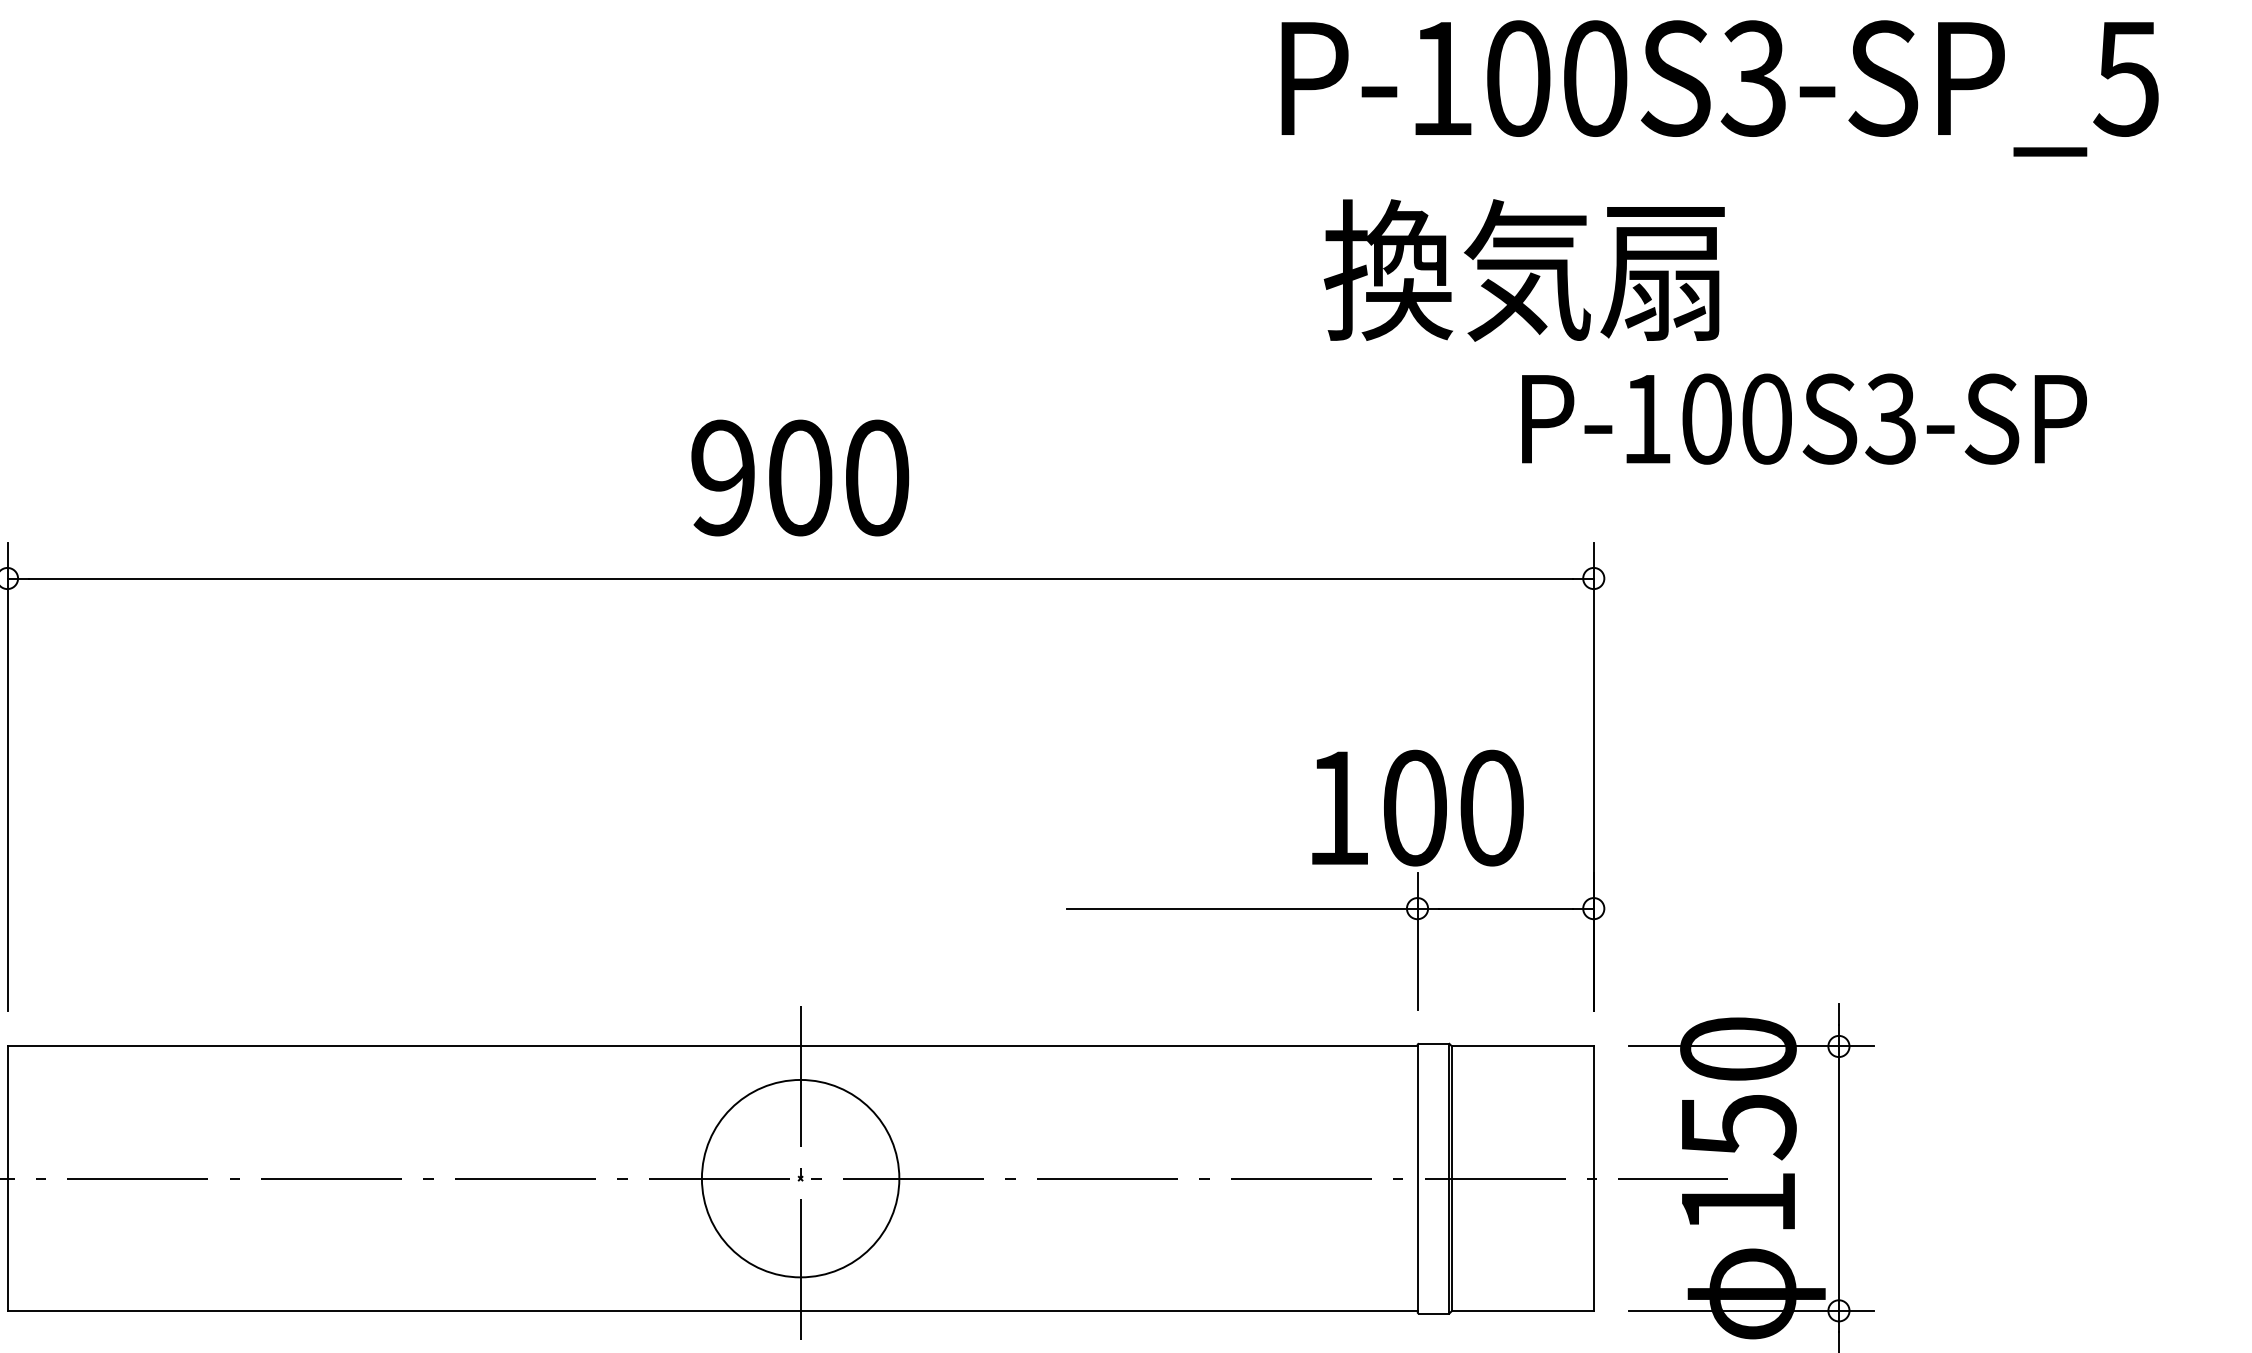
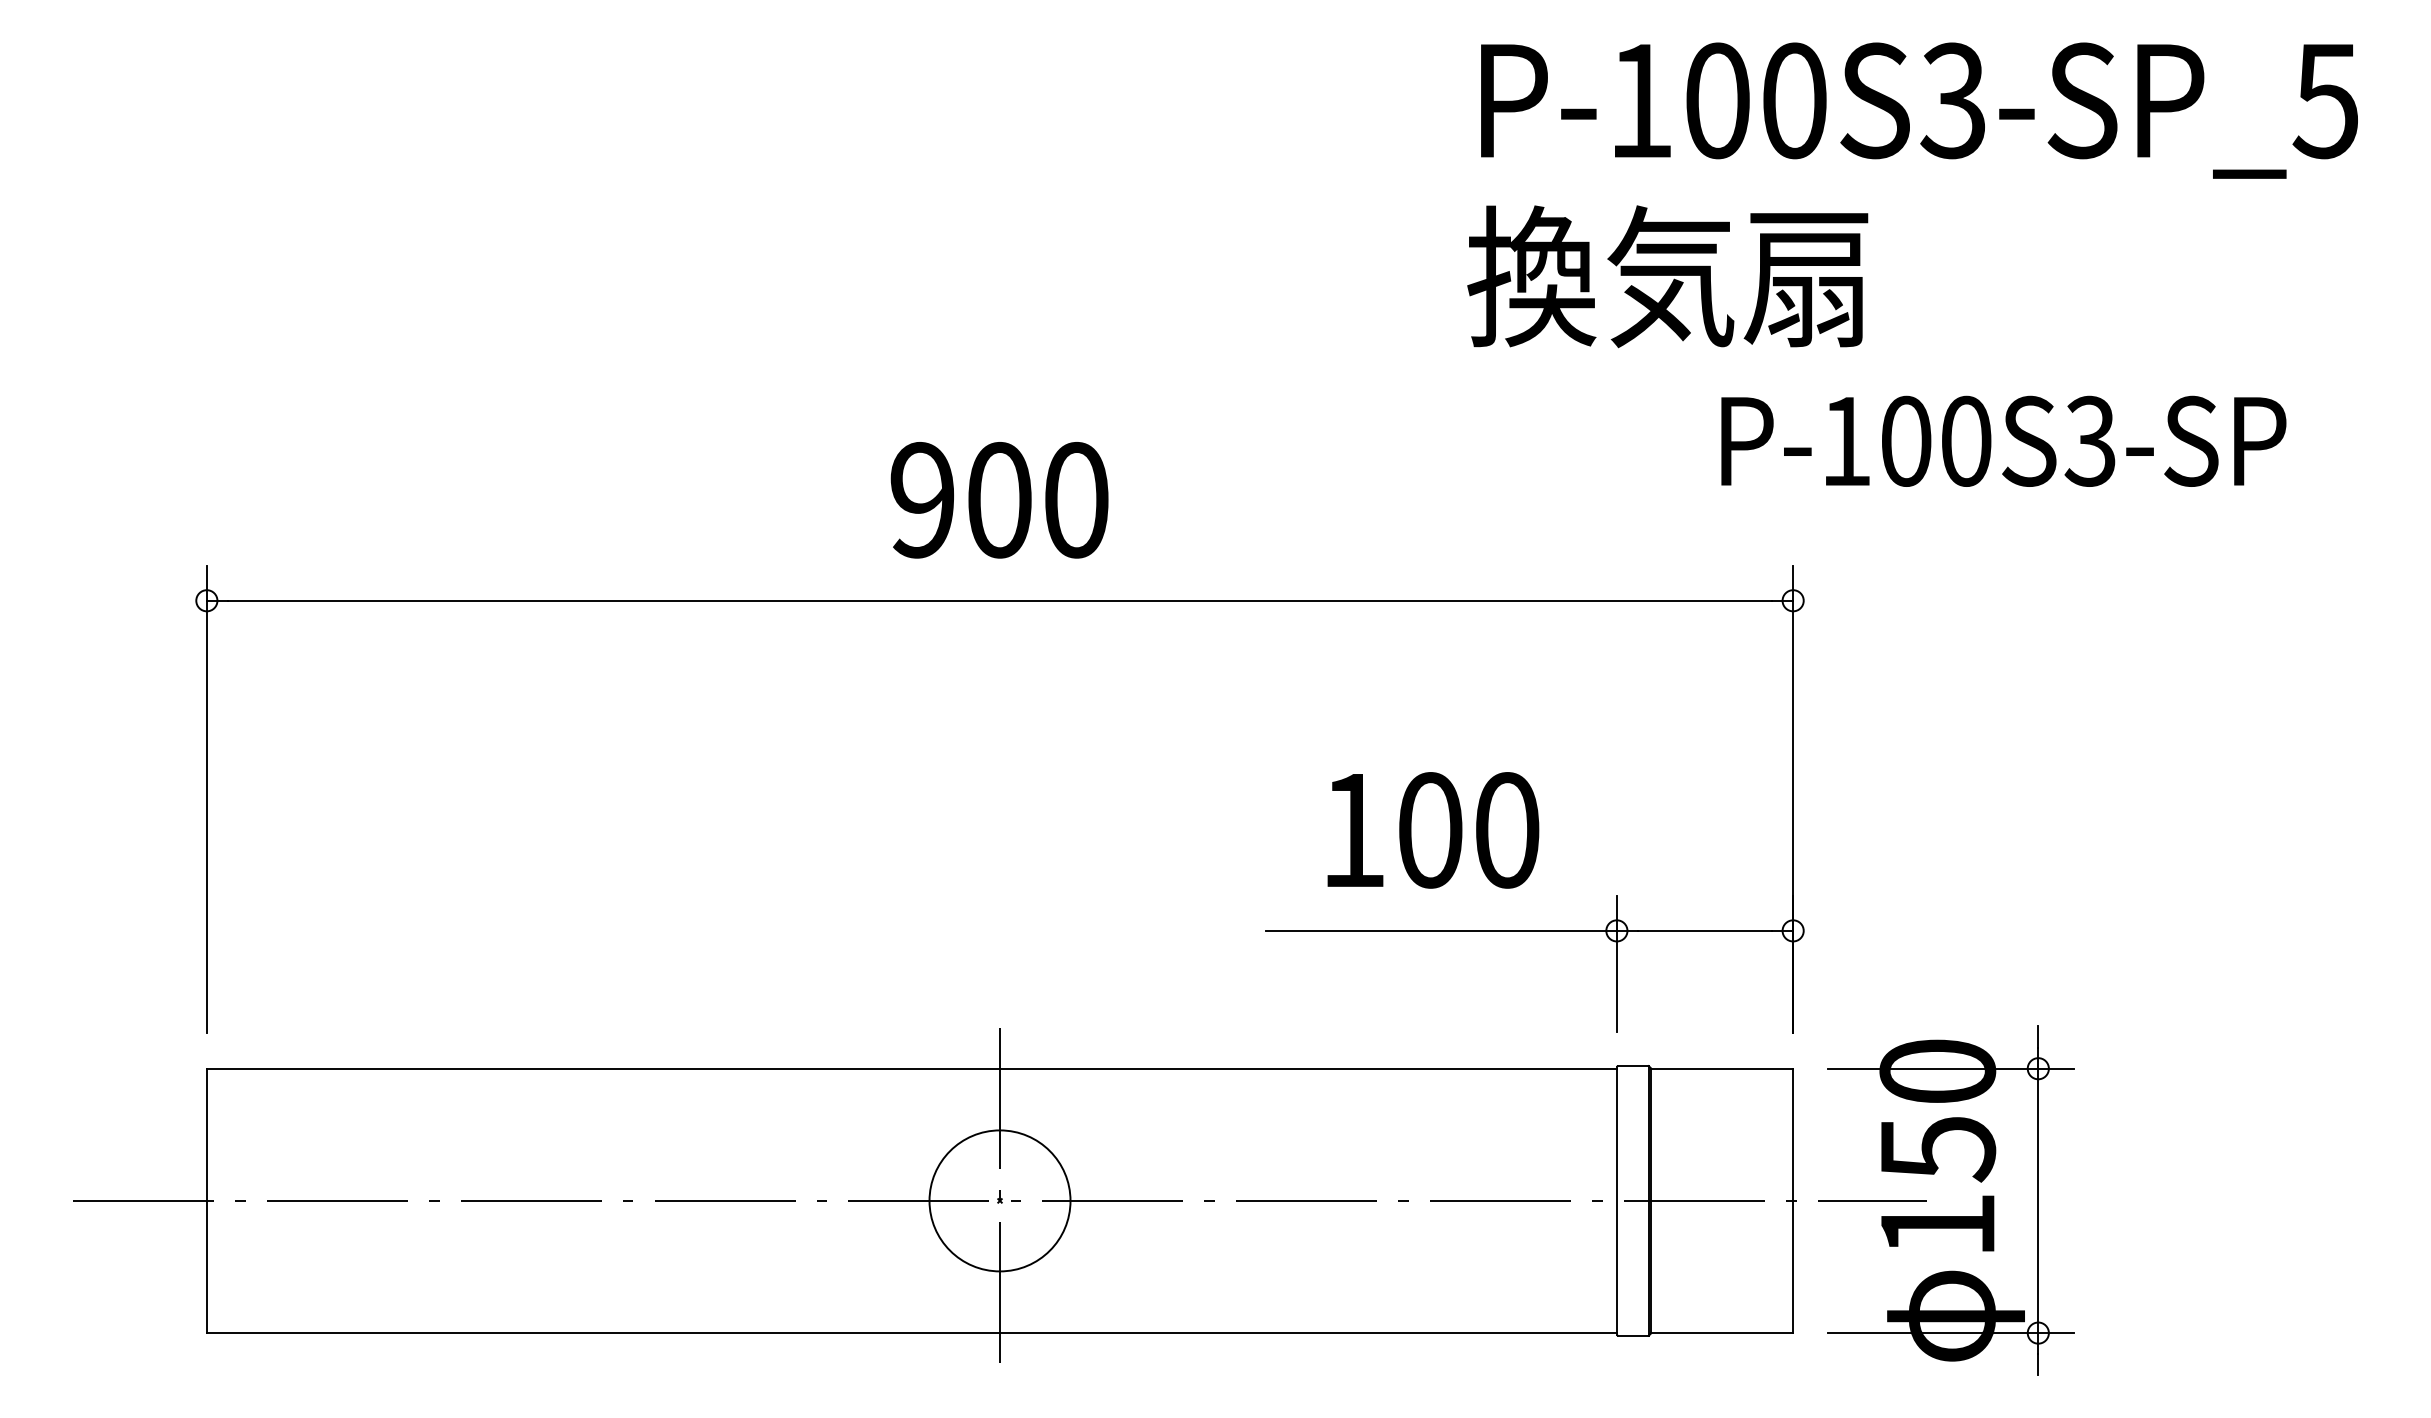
text: (1524, 270) -> (1667, 276), moved
text: (1418, 808) -> (1433, 830), moved
circle: (800, 1178) -> (999, 1200), size x0.71

